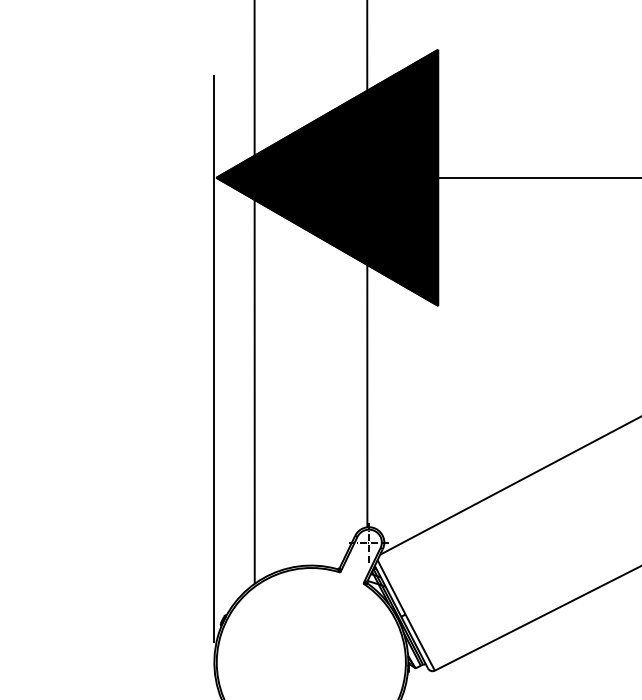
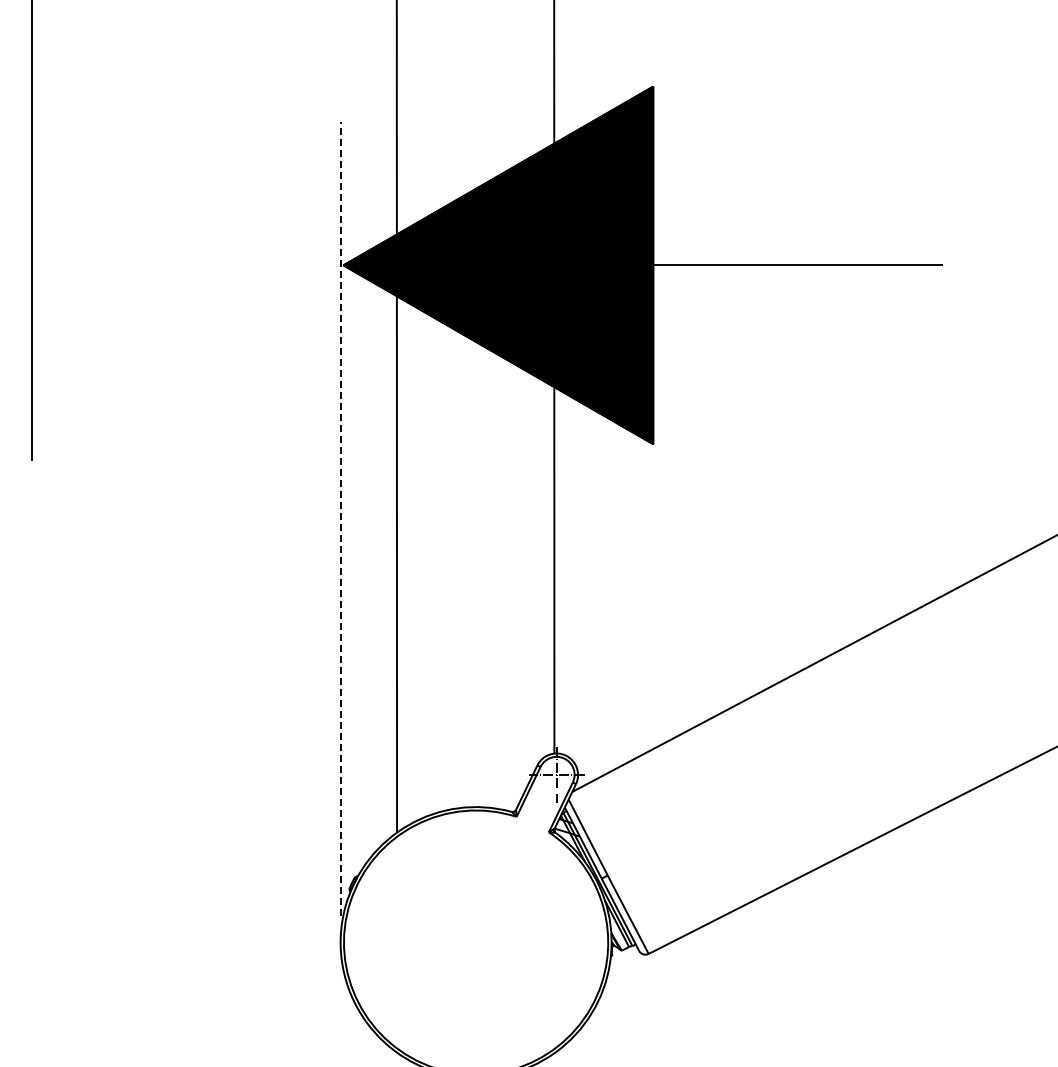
line: (214, 359) -> (340, 519), solid -> dashed

